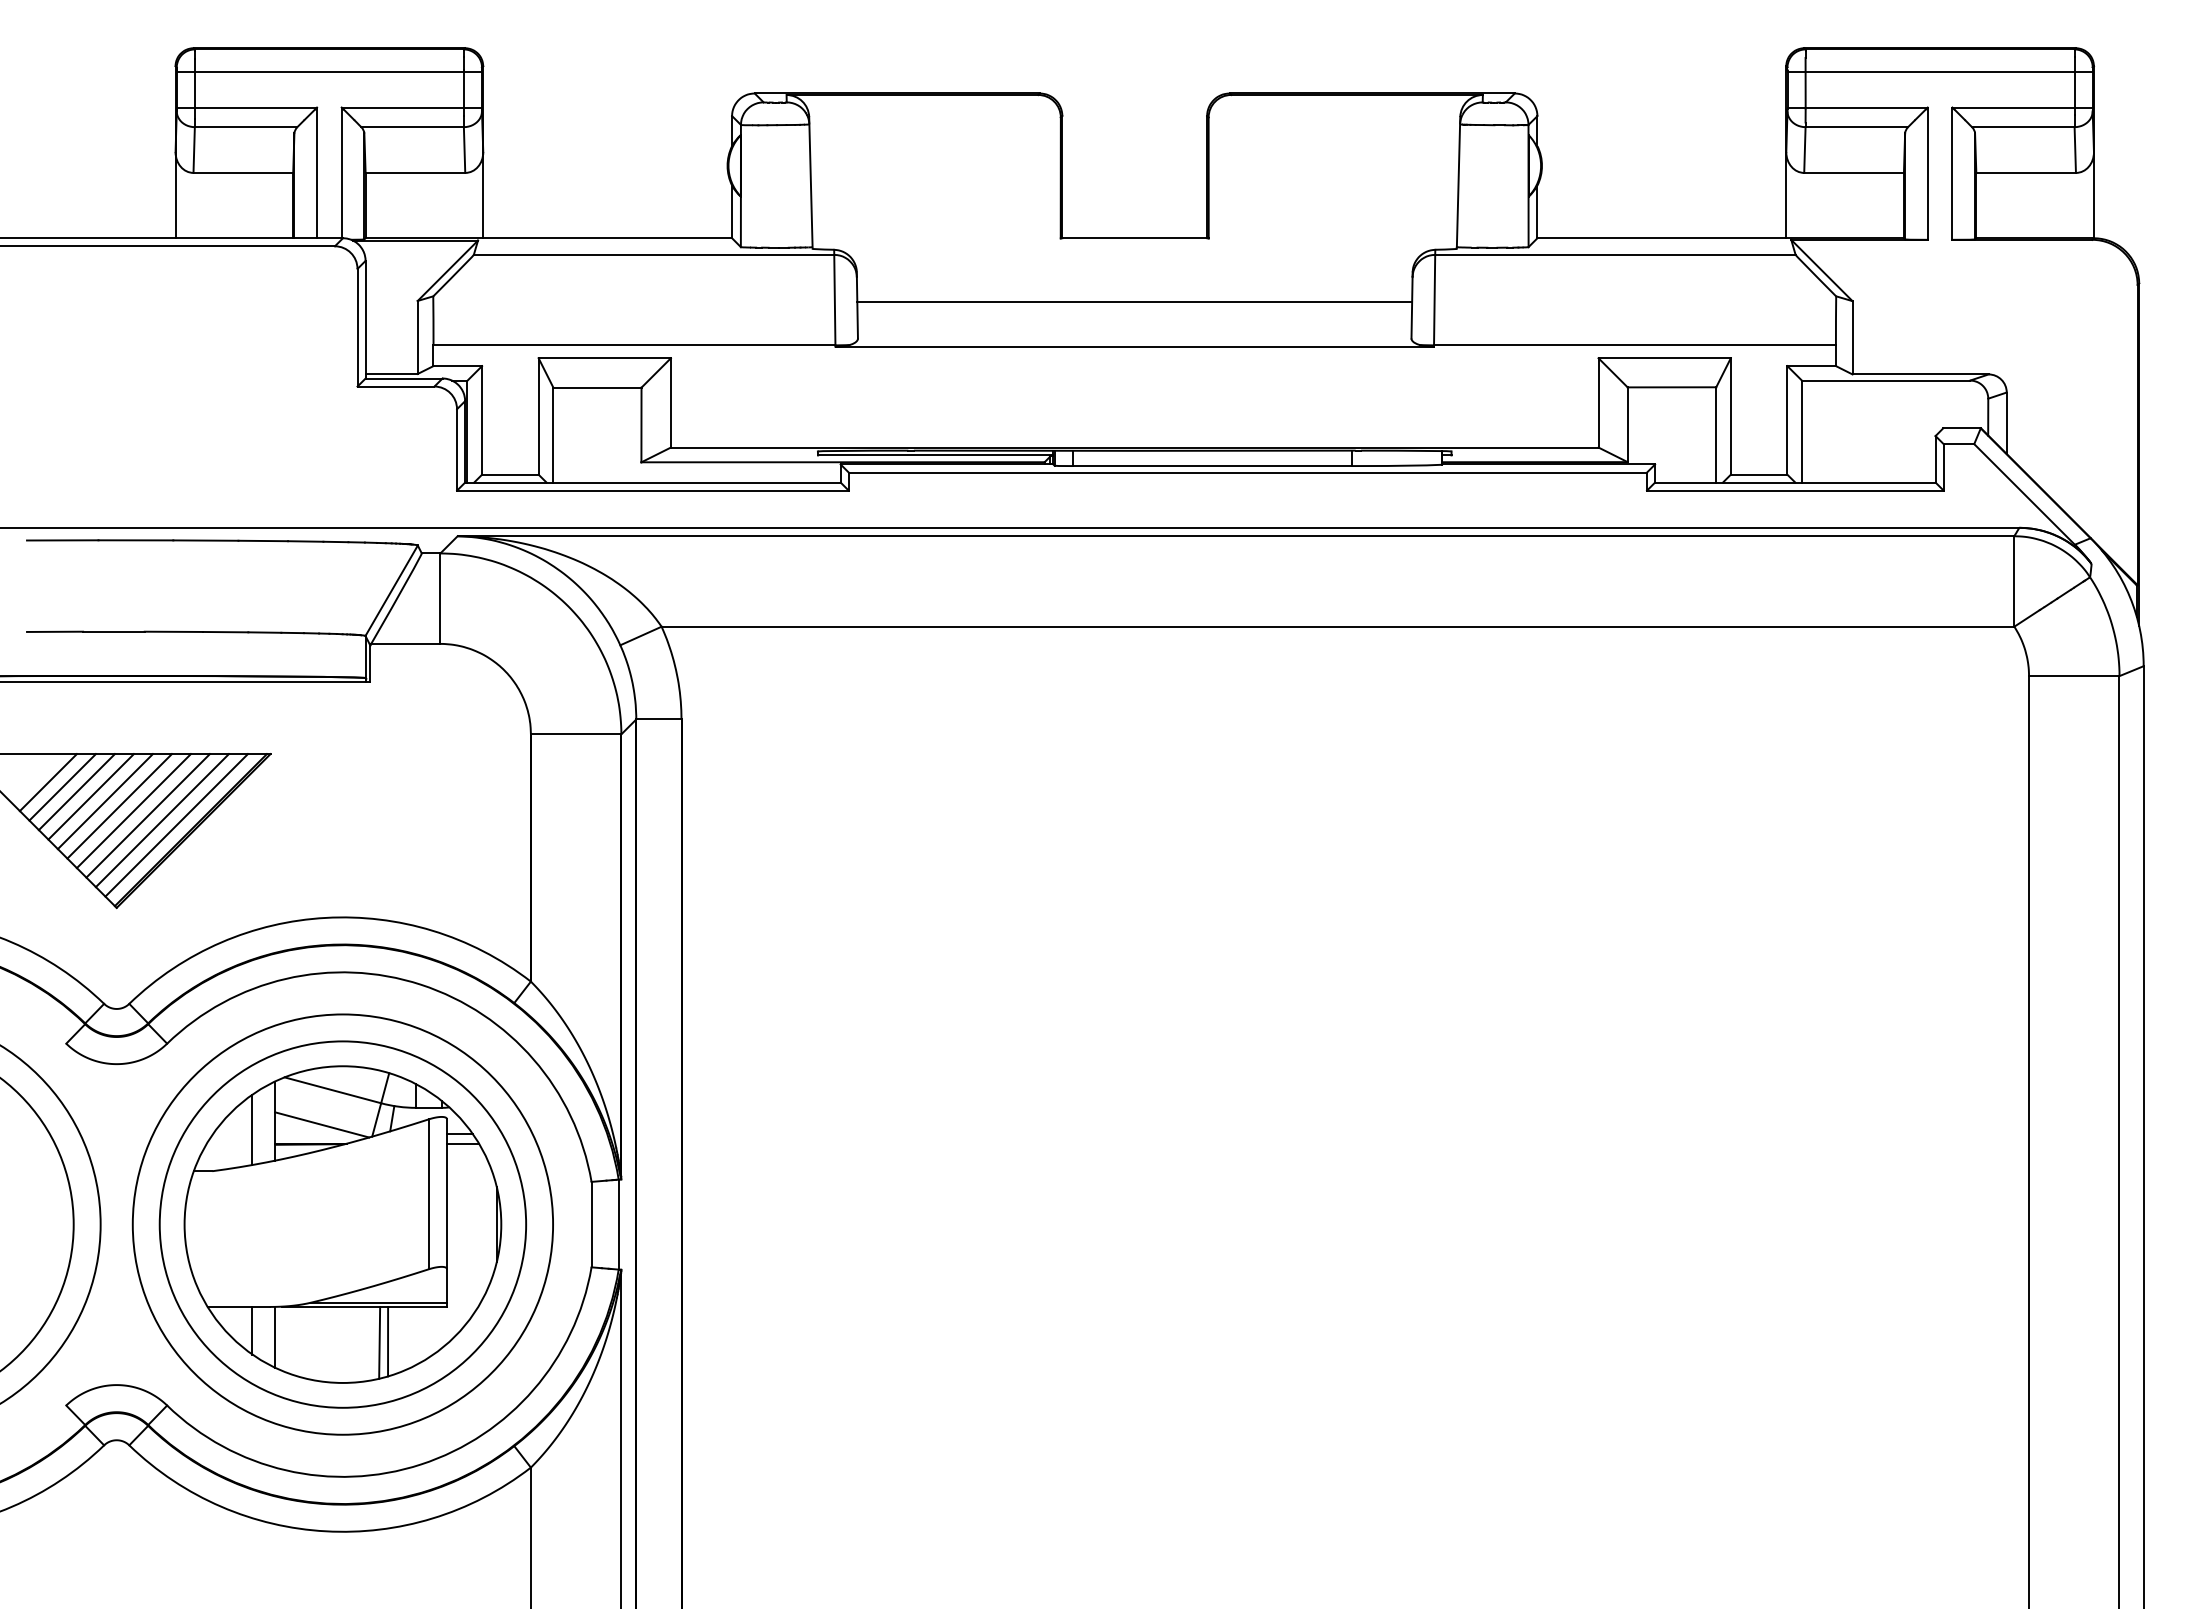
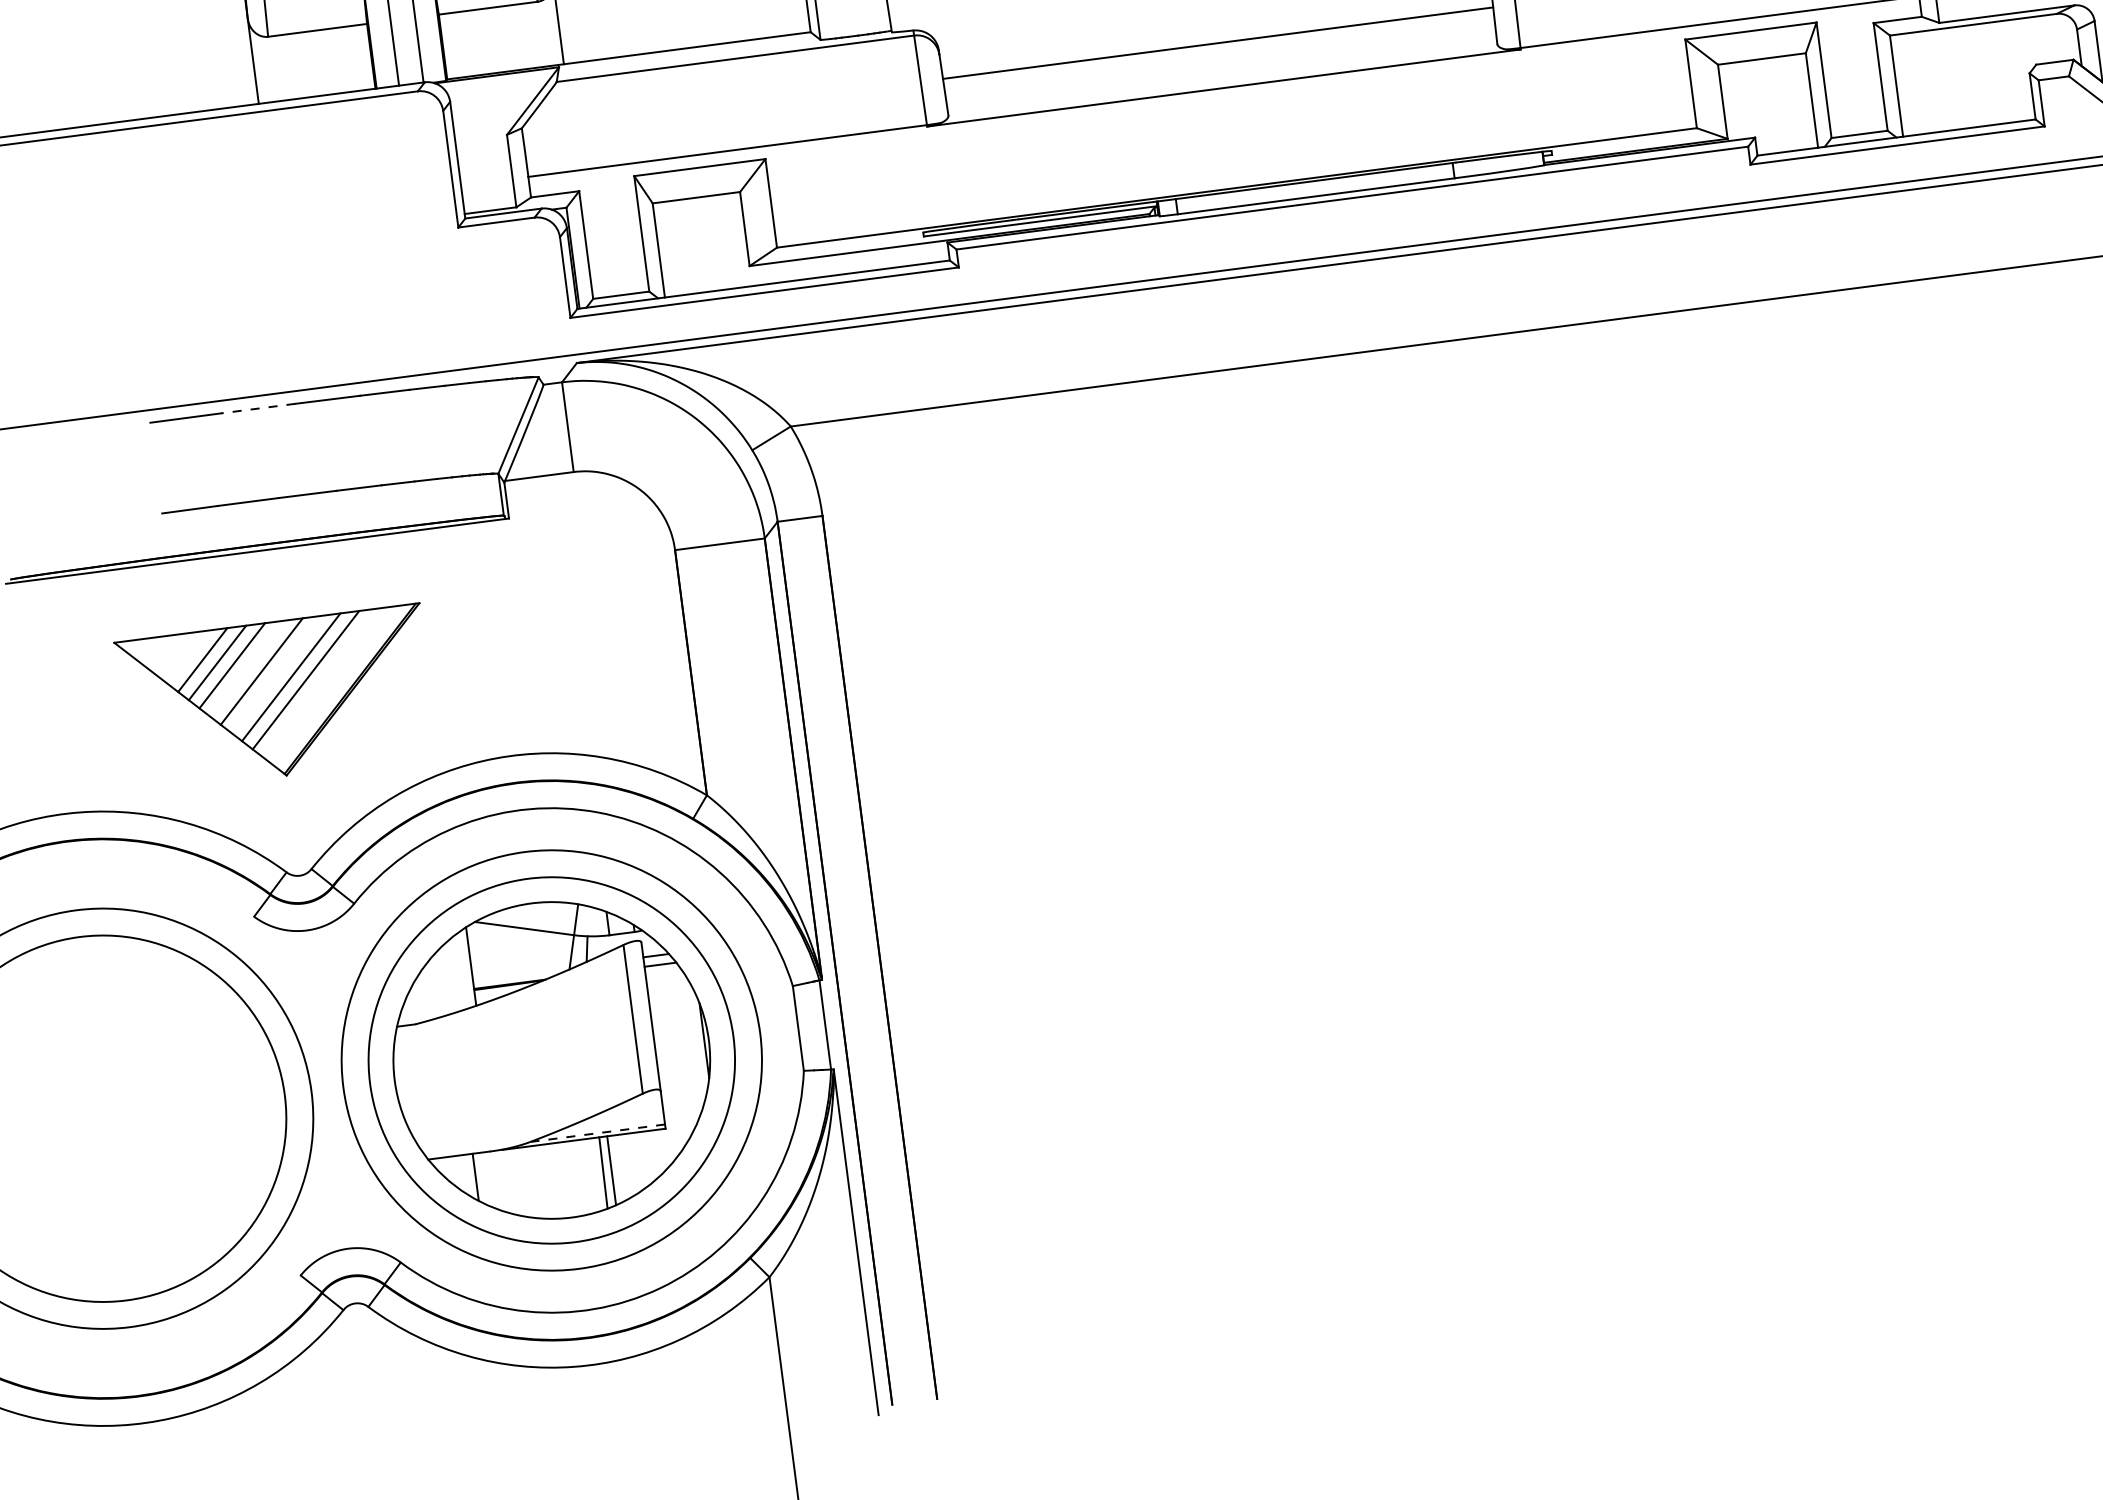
line: (135, 540) -> (257, 408), solid -> dashed
line: (90, 796) -> (246, 668), removed
line: (119, 806) -> (276, 674), removed
line: (161, 820) -> (319, 683), removed
line: (176, 825) -> (335, 686), removed
line: (322, 1124) -> (518, 963), removed
line: (252, 1129) -> (449, 977), removed
line: (379, 1302) -> (598, 1133), solid -> dashed
line: (275, 1336) -> (499, 1180), removed

